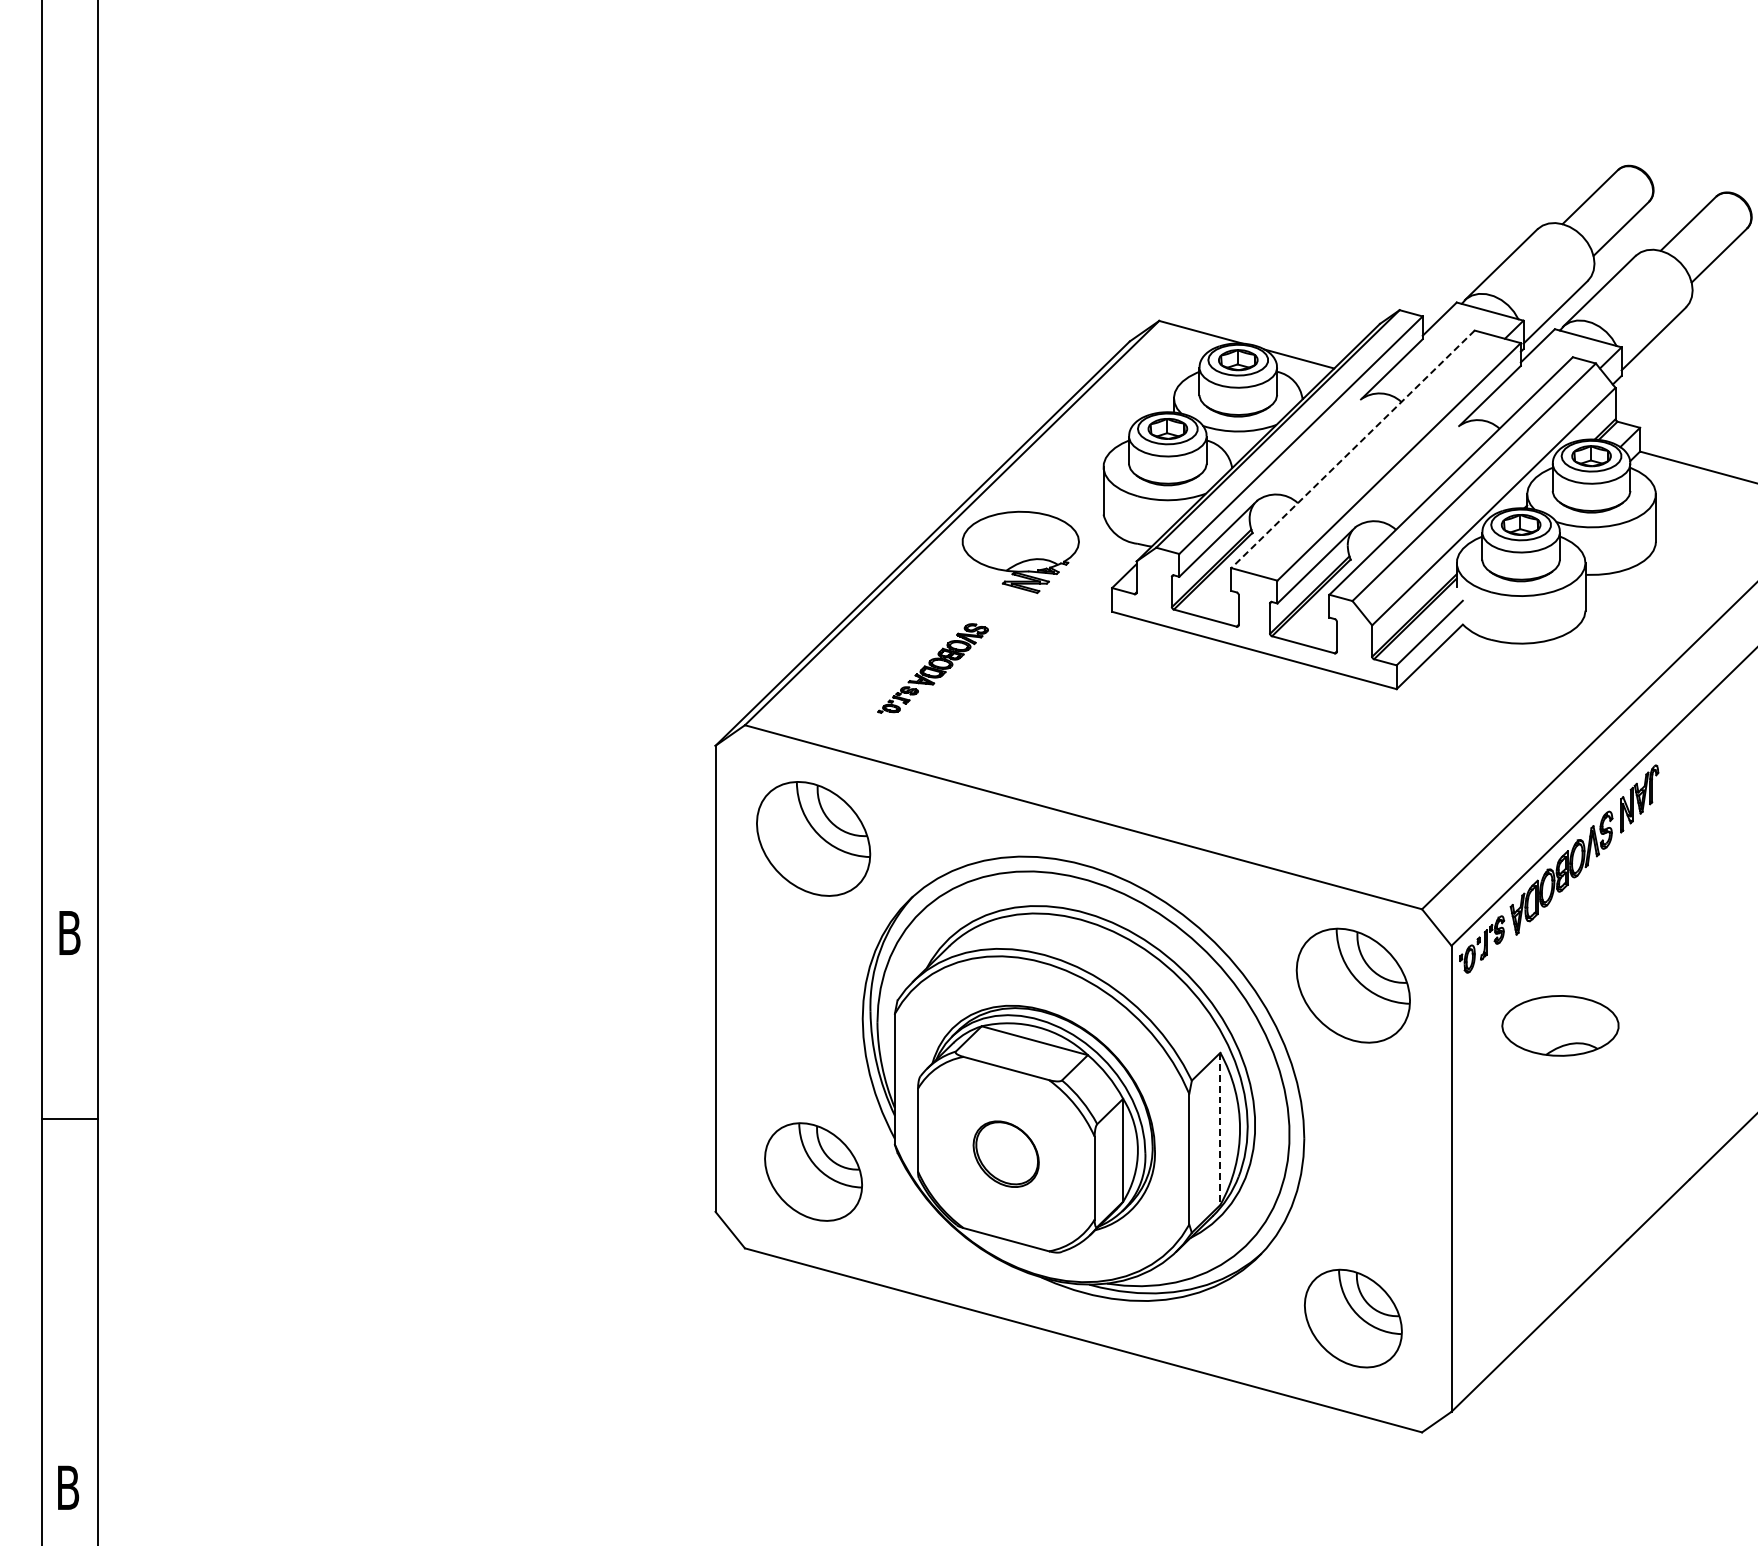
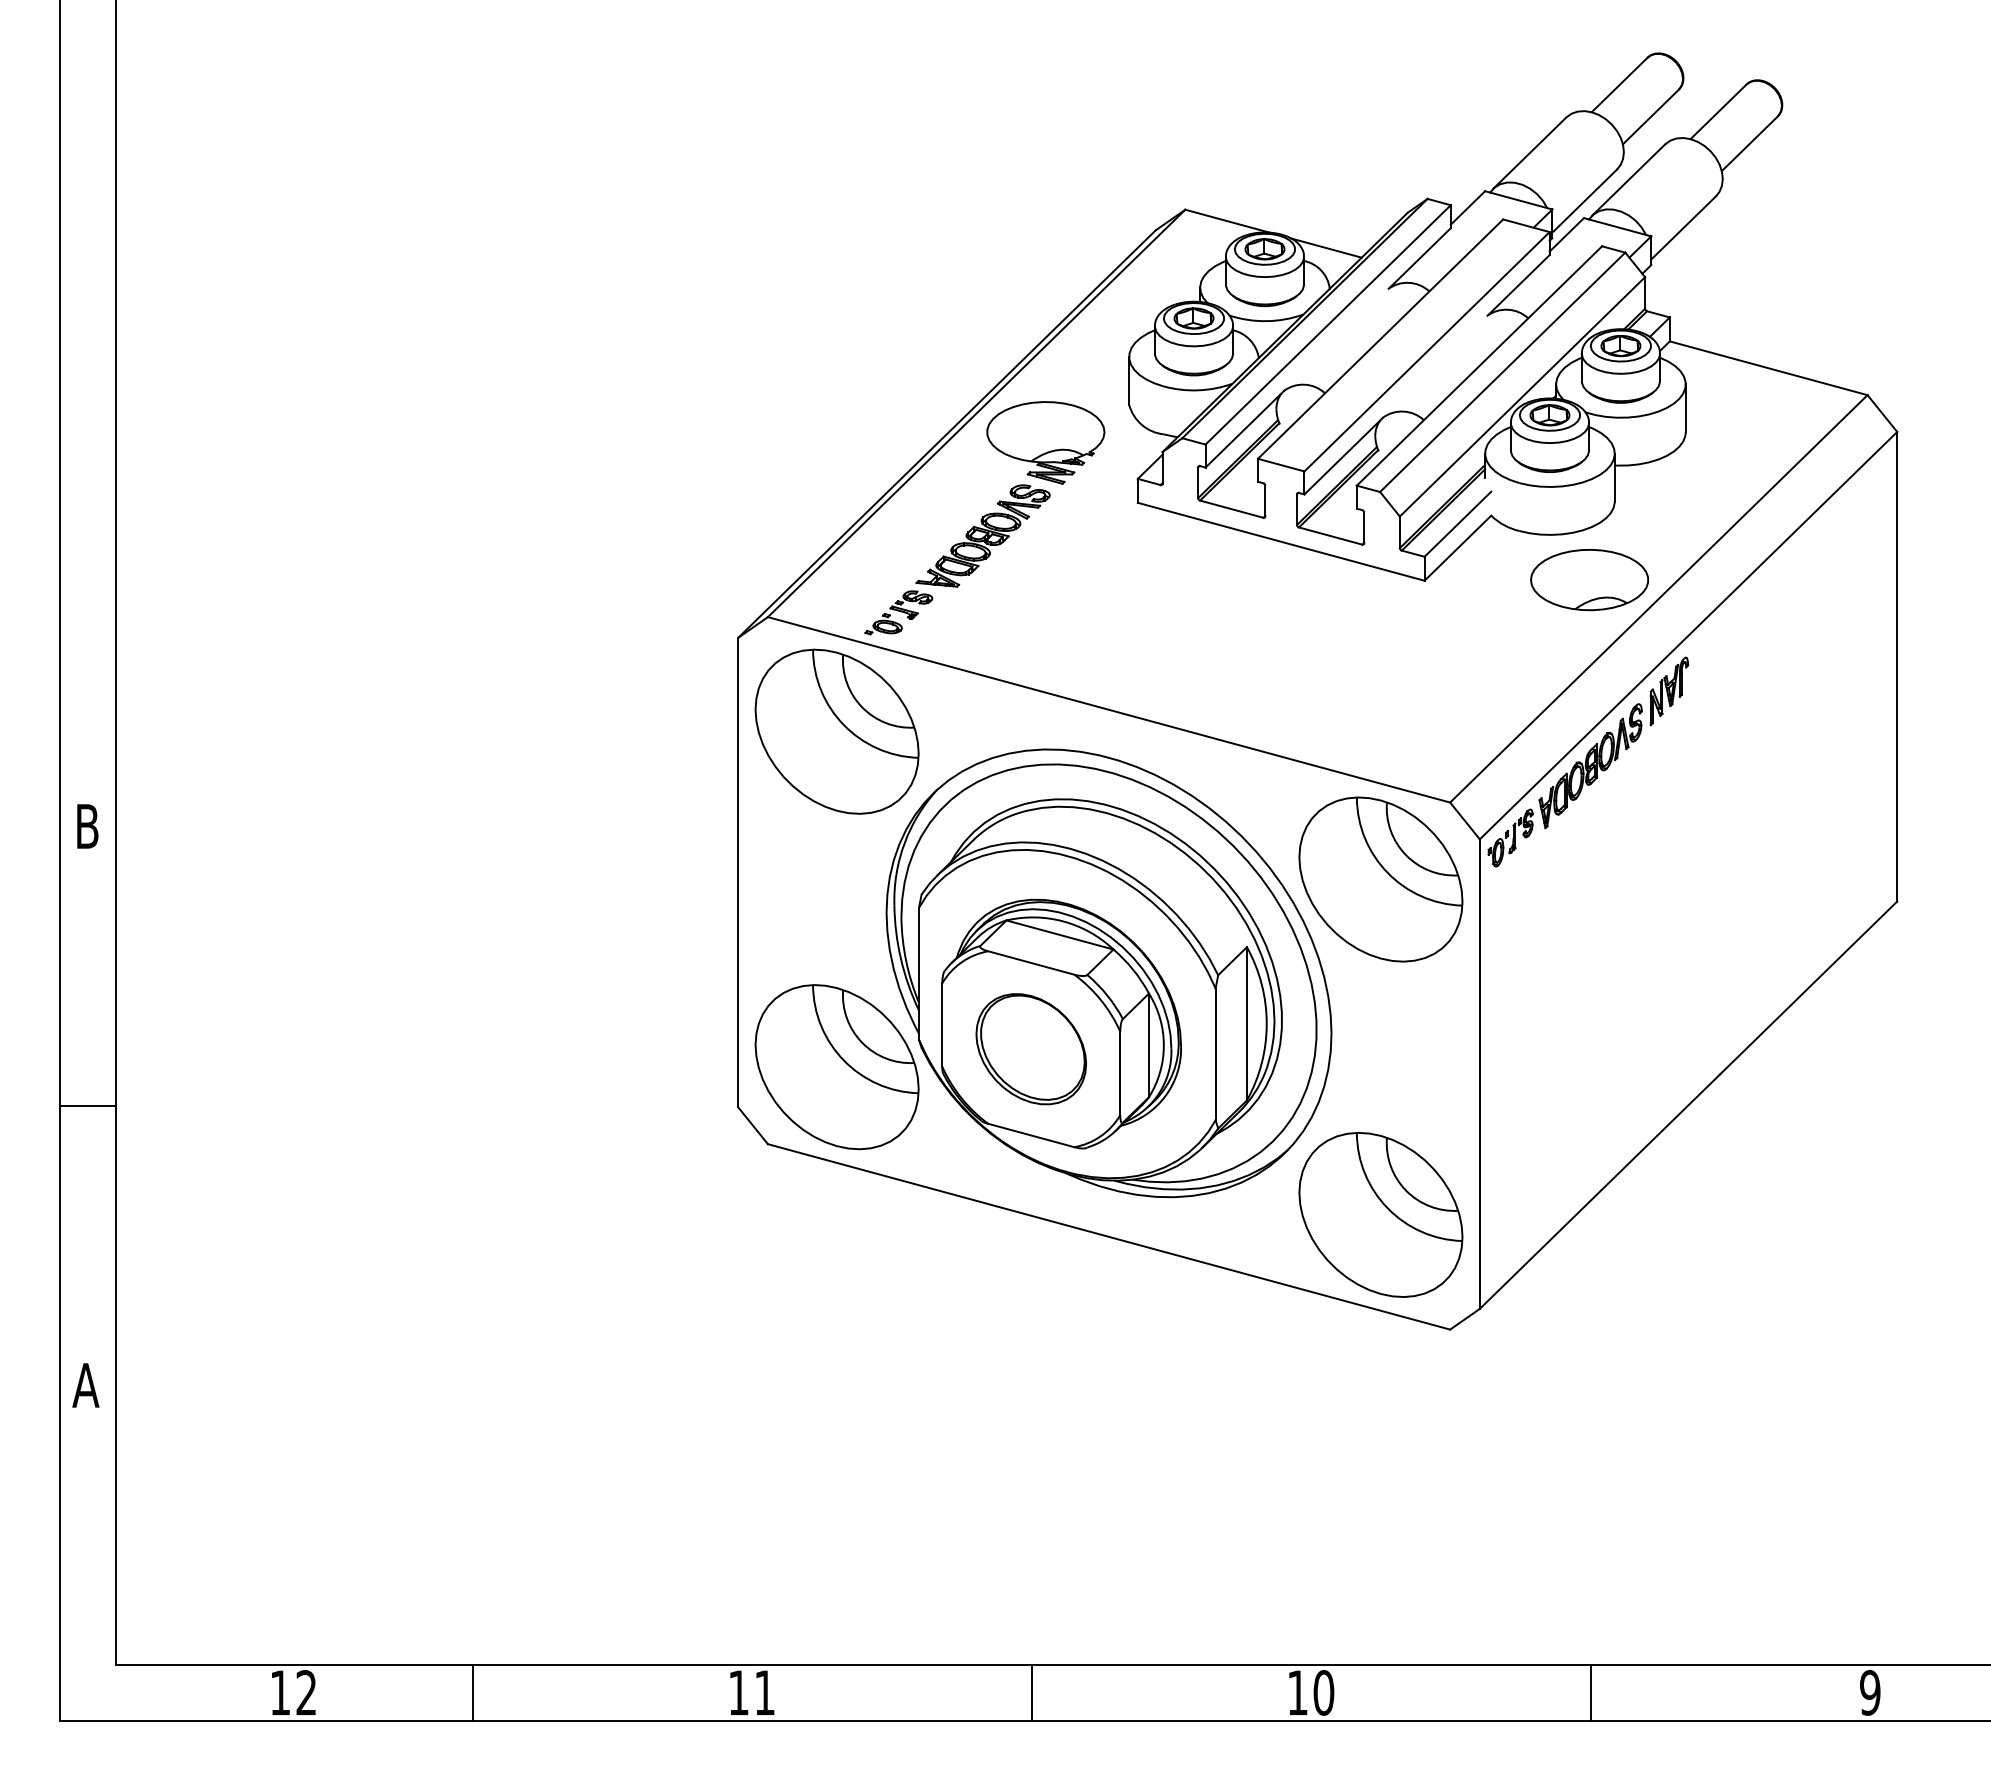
line: (1352, 449) -> (1380, 339), dashed -> solid
part: (933, 668) -> (957, 559), size x1.67
part: (813, 838) -> (836, 731), size x1.43
part: (1352, 985) -> (1380, 879), size x1.43
part: (1560, 1025) -> (1589, 579), moved
line: (69, 1118) -> (87, 1105), moved
line: (1219, 1128) -> (1246, 1023), dashed -> solid
part: (1005, 1154) -> (1030, 1049), size x1.67
part: (813, 1172) -> (836, 1067), size x1.67
part: (1352, 1318) -> (1380, 1214), size x1.67
text: (67, 1487) -> (85, 1385), B -> A

